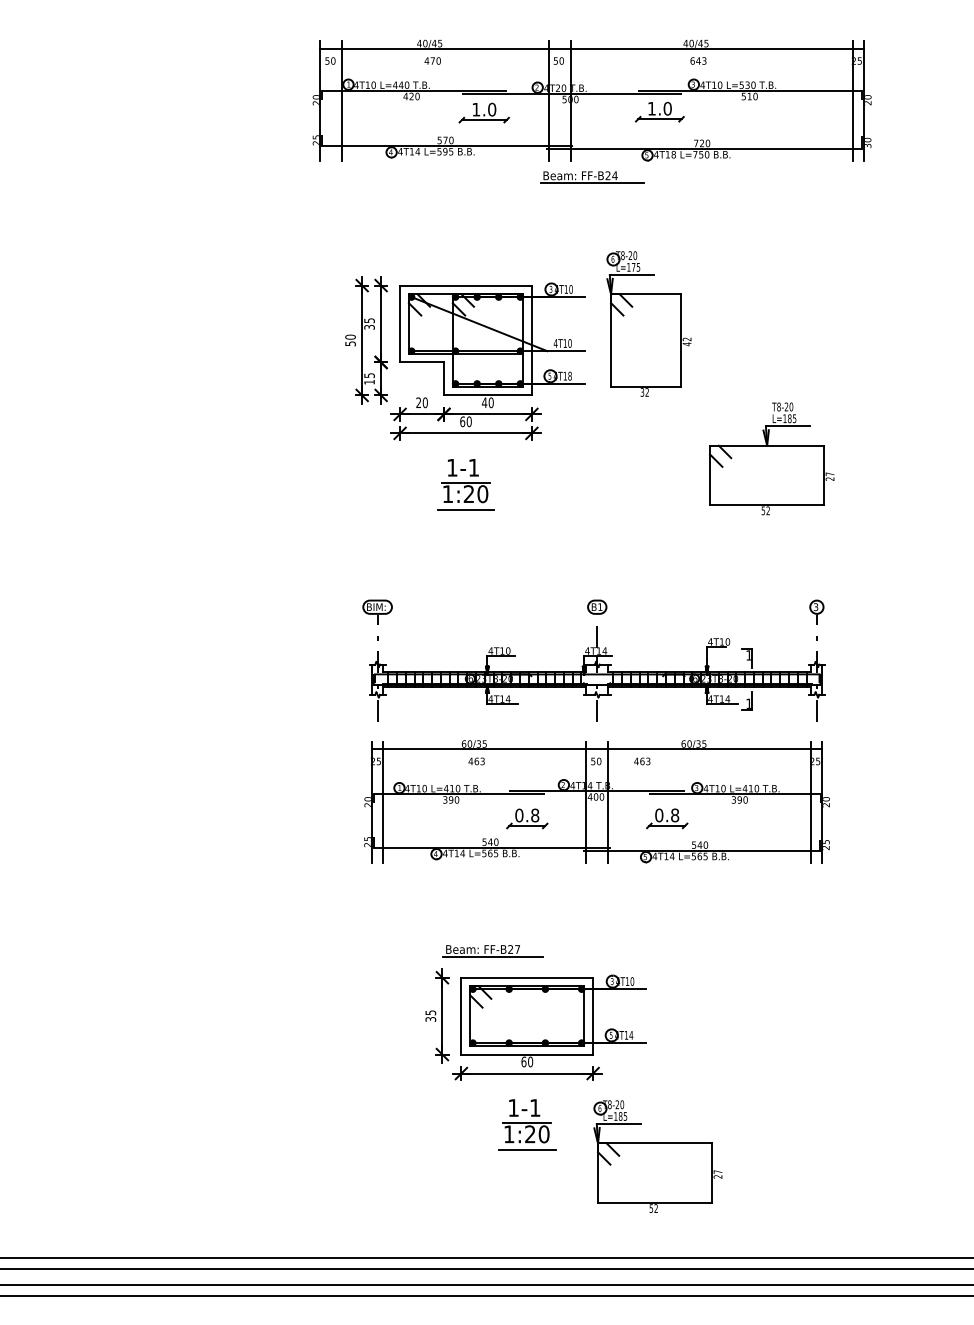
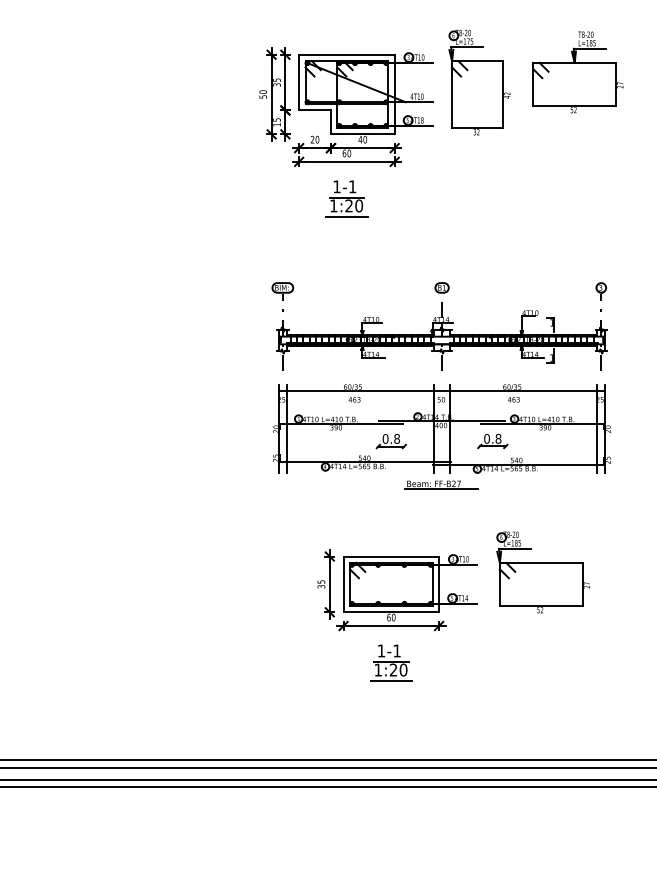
part: (771, 458) -> (577, 72), moved
text: (642, 761) -> (514, 399), moved
part: (492, 951) -> (440, 485), moved
part: (657, 1156) -> (543, 572), moved

